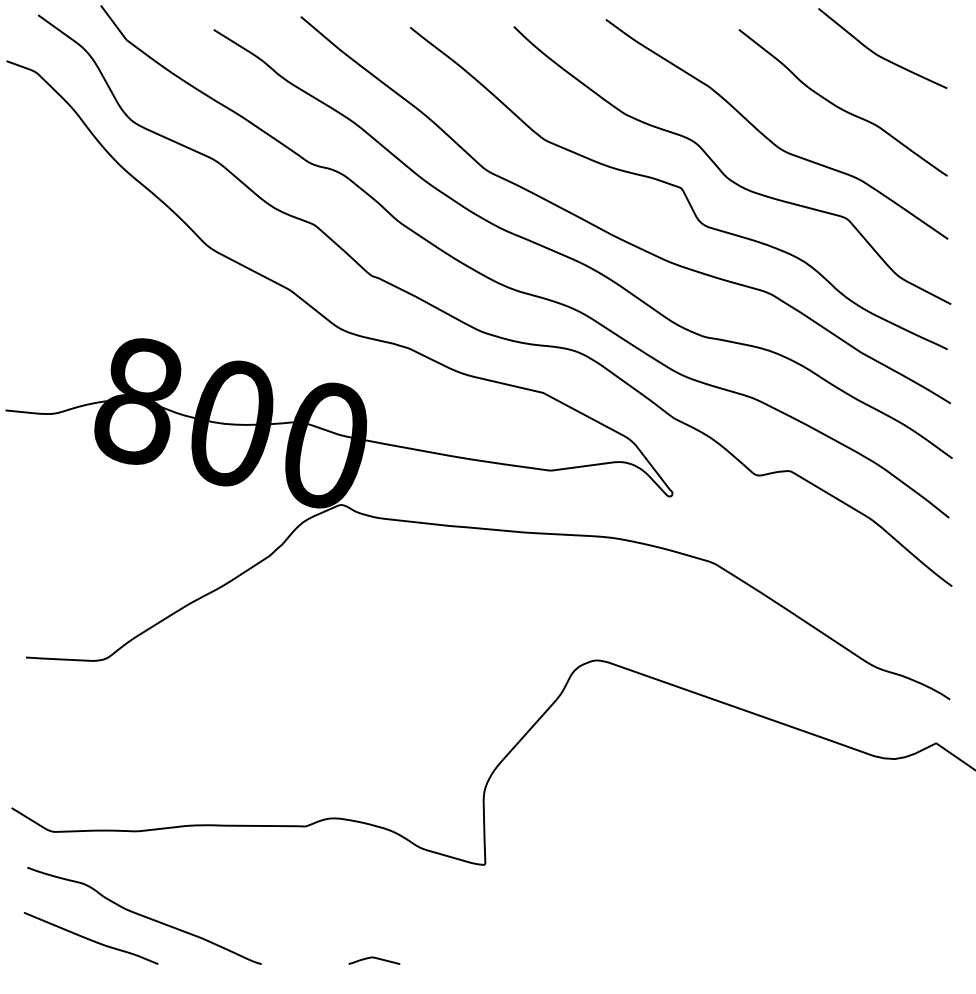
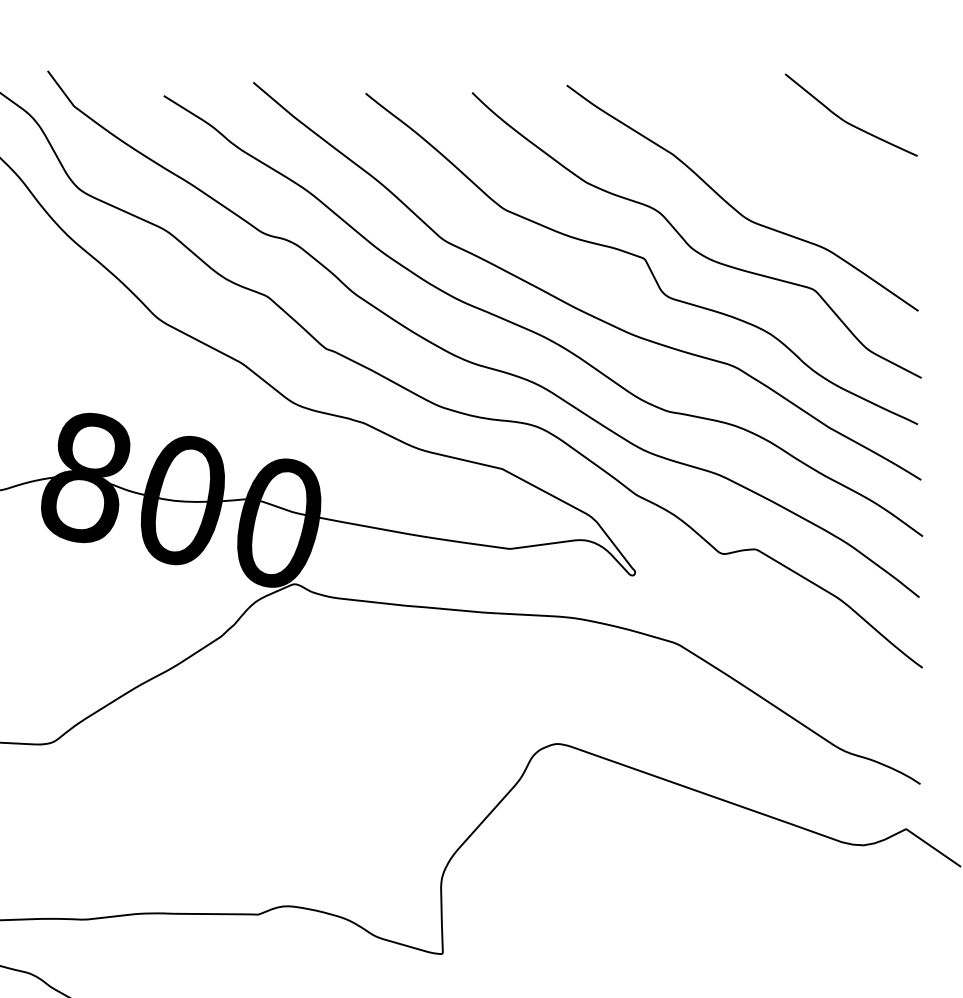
curve: (840, 107) -> (807, 175), removed

